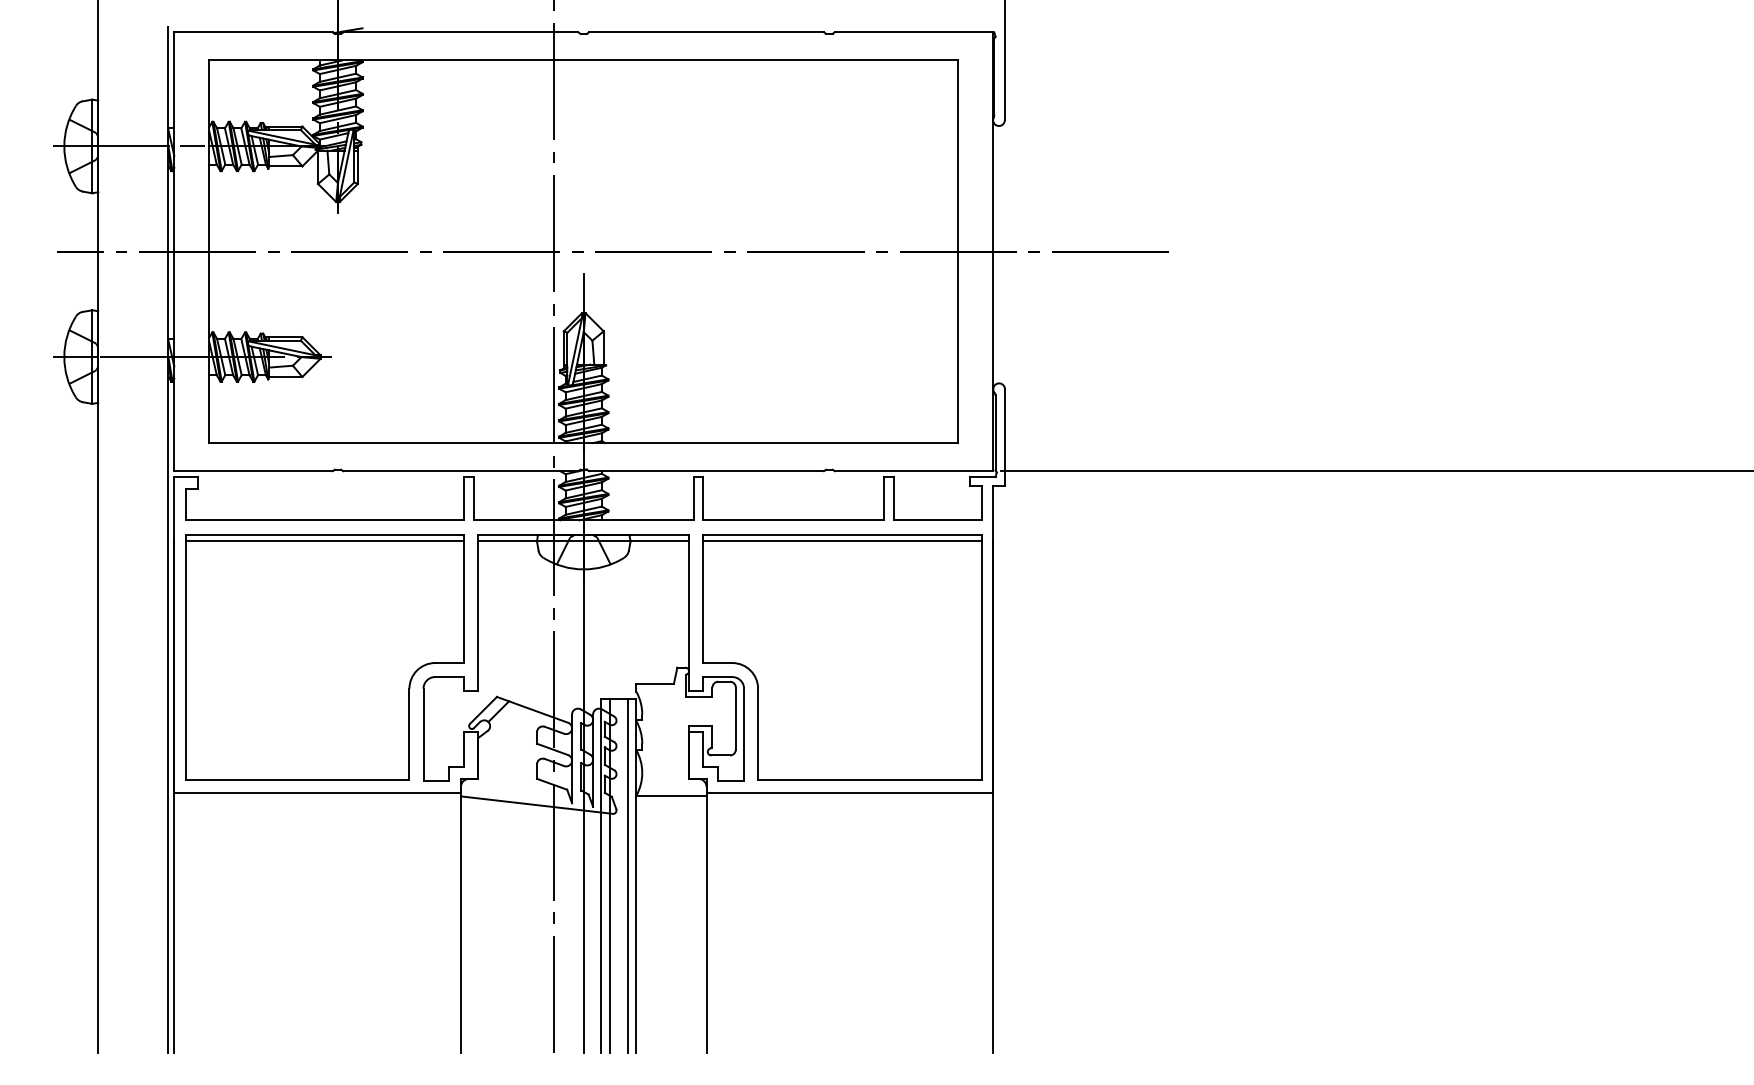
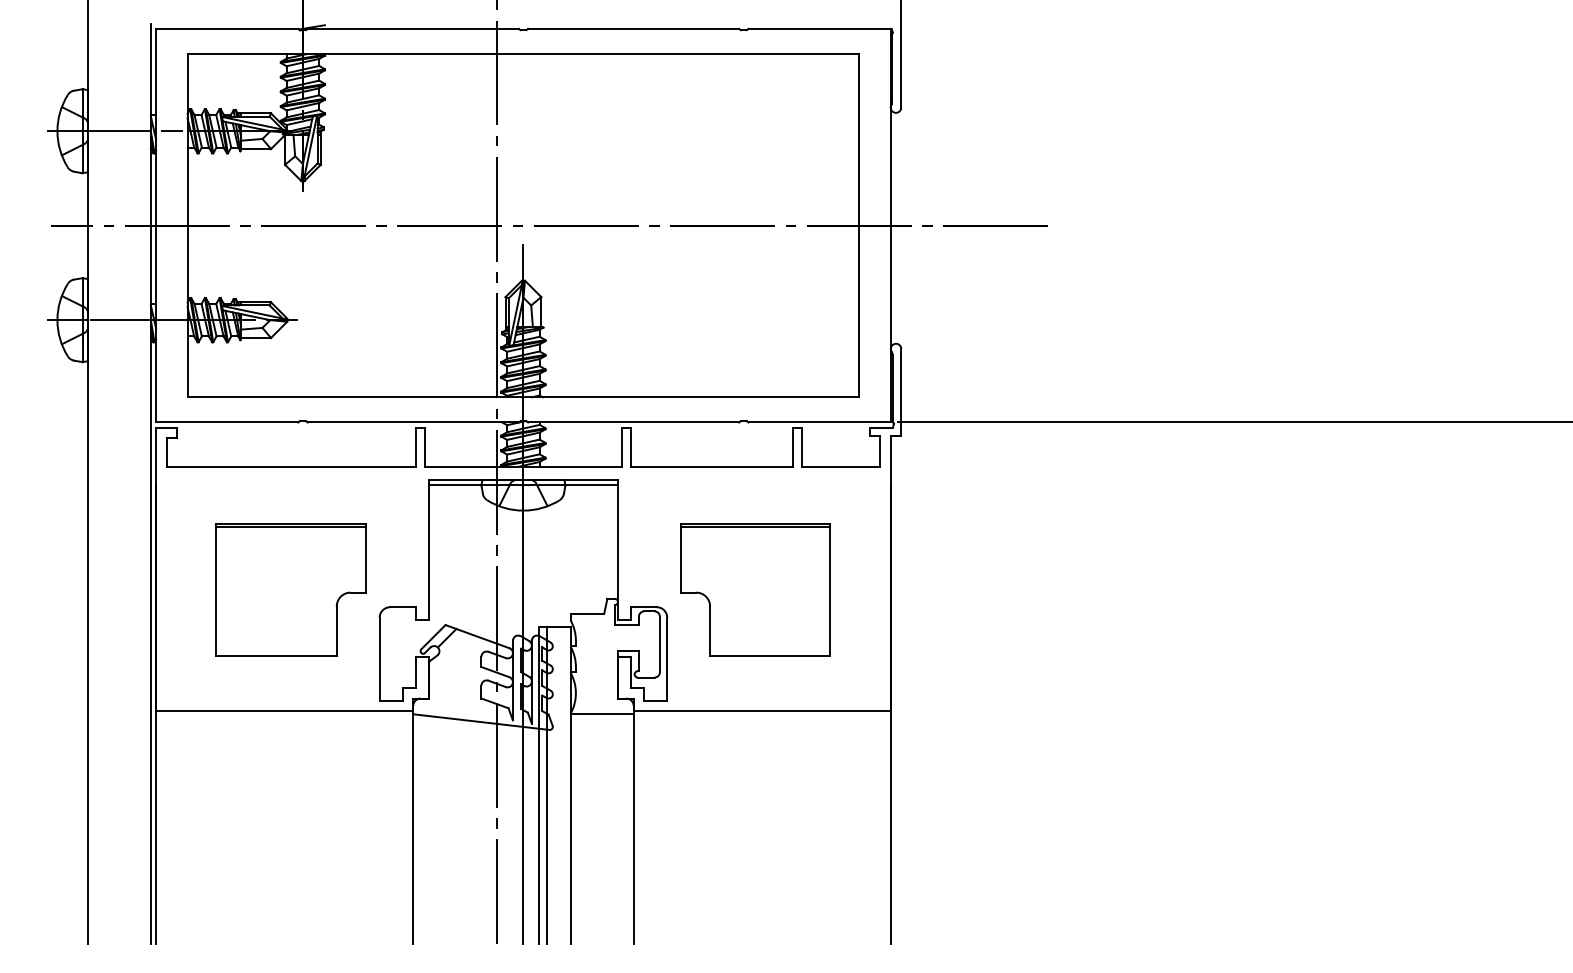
part: (324, 657) -> (290, 589), size x0.6
part: (842, 657) -> (755, 589), size x0.6
line: (628, 875) -> (563, 785), removed

